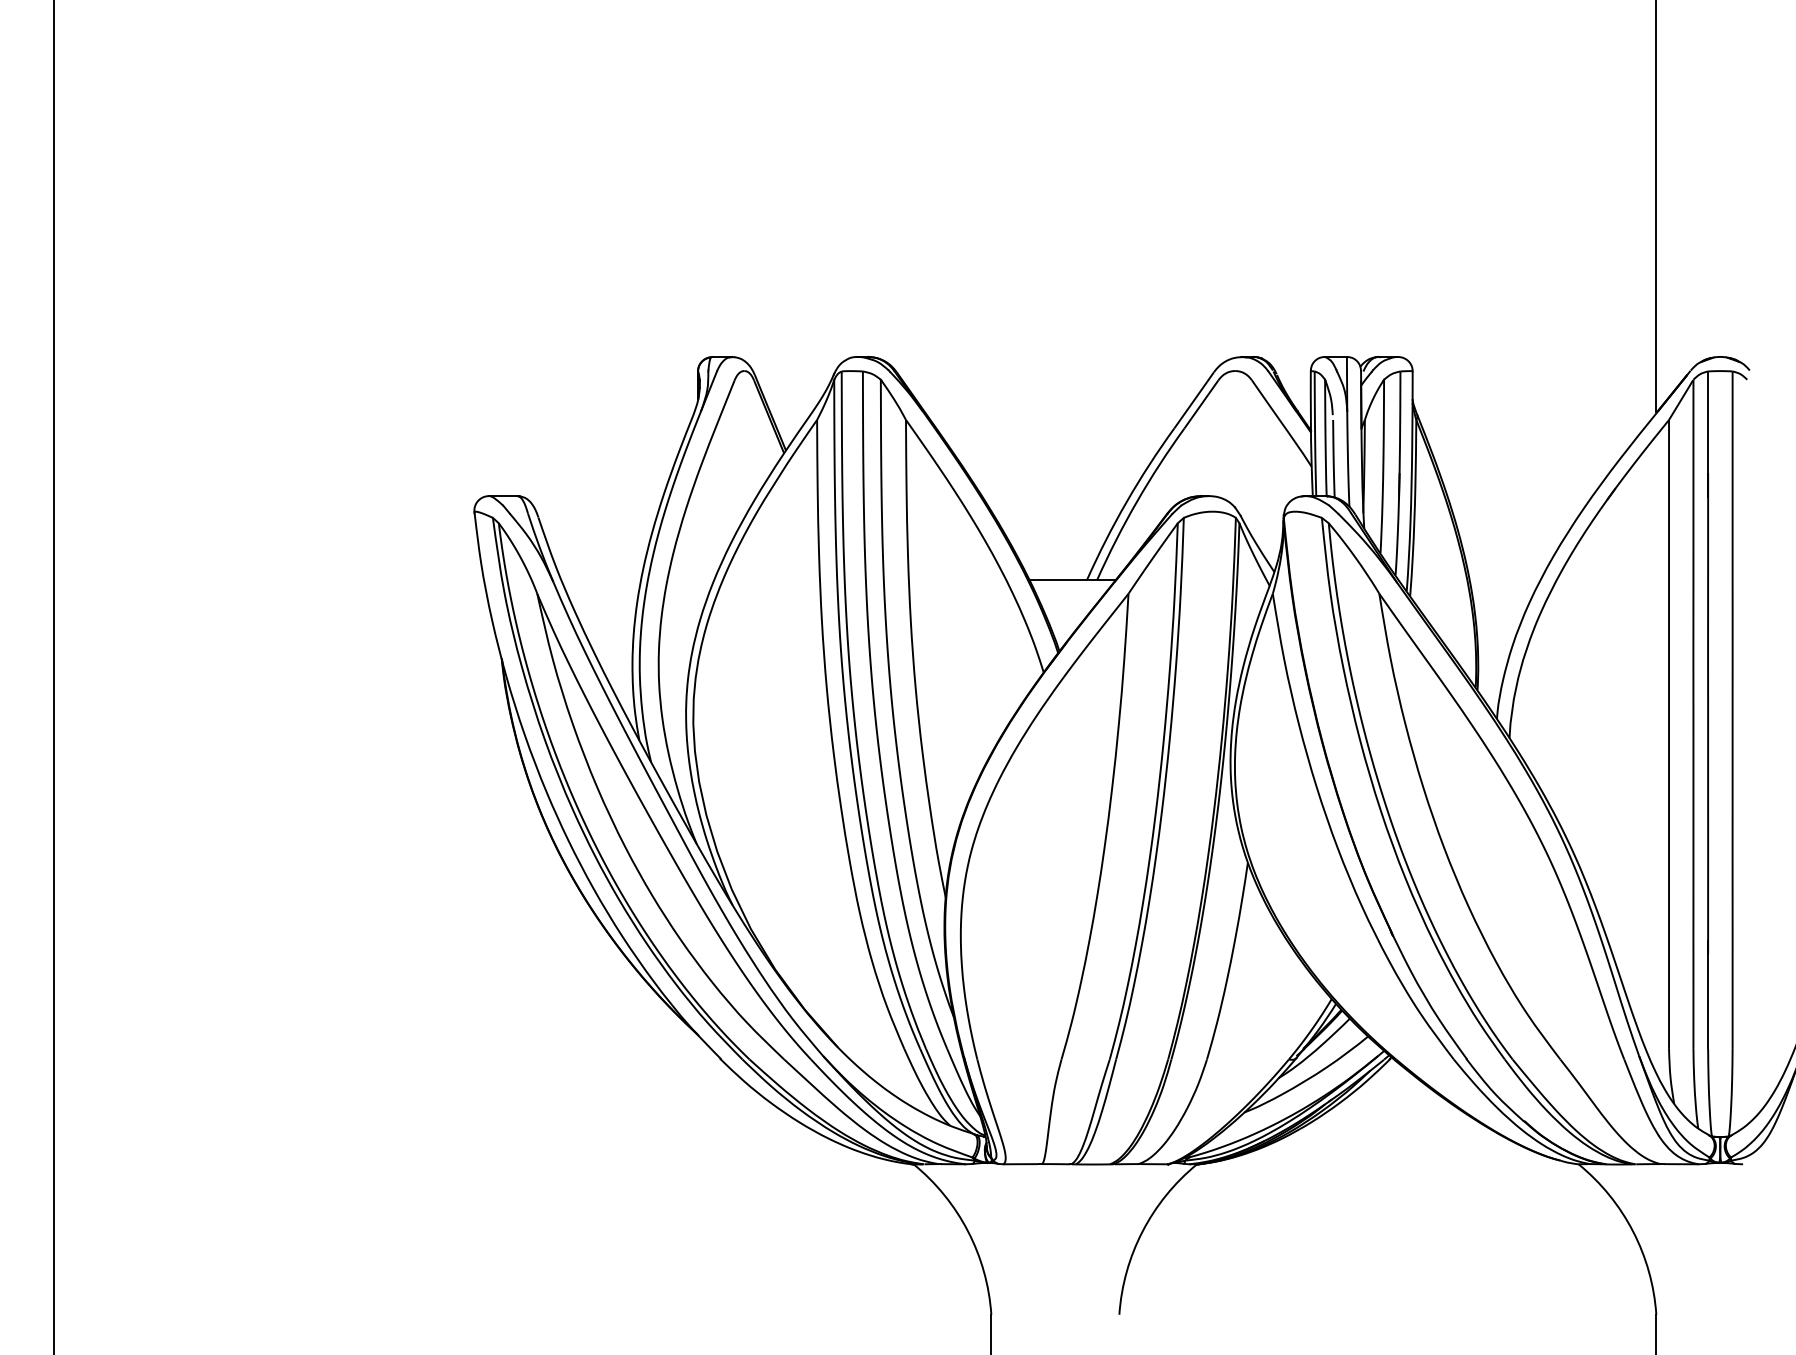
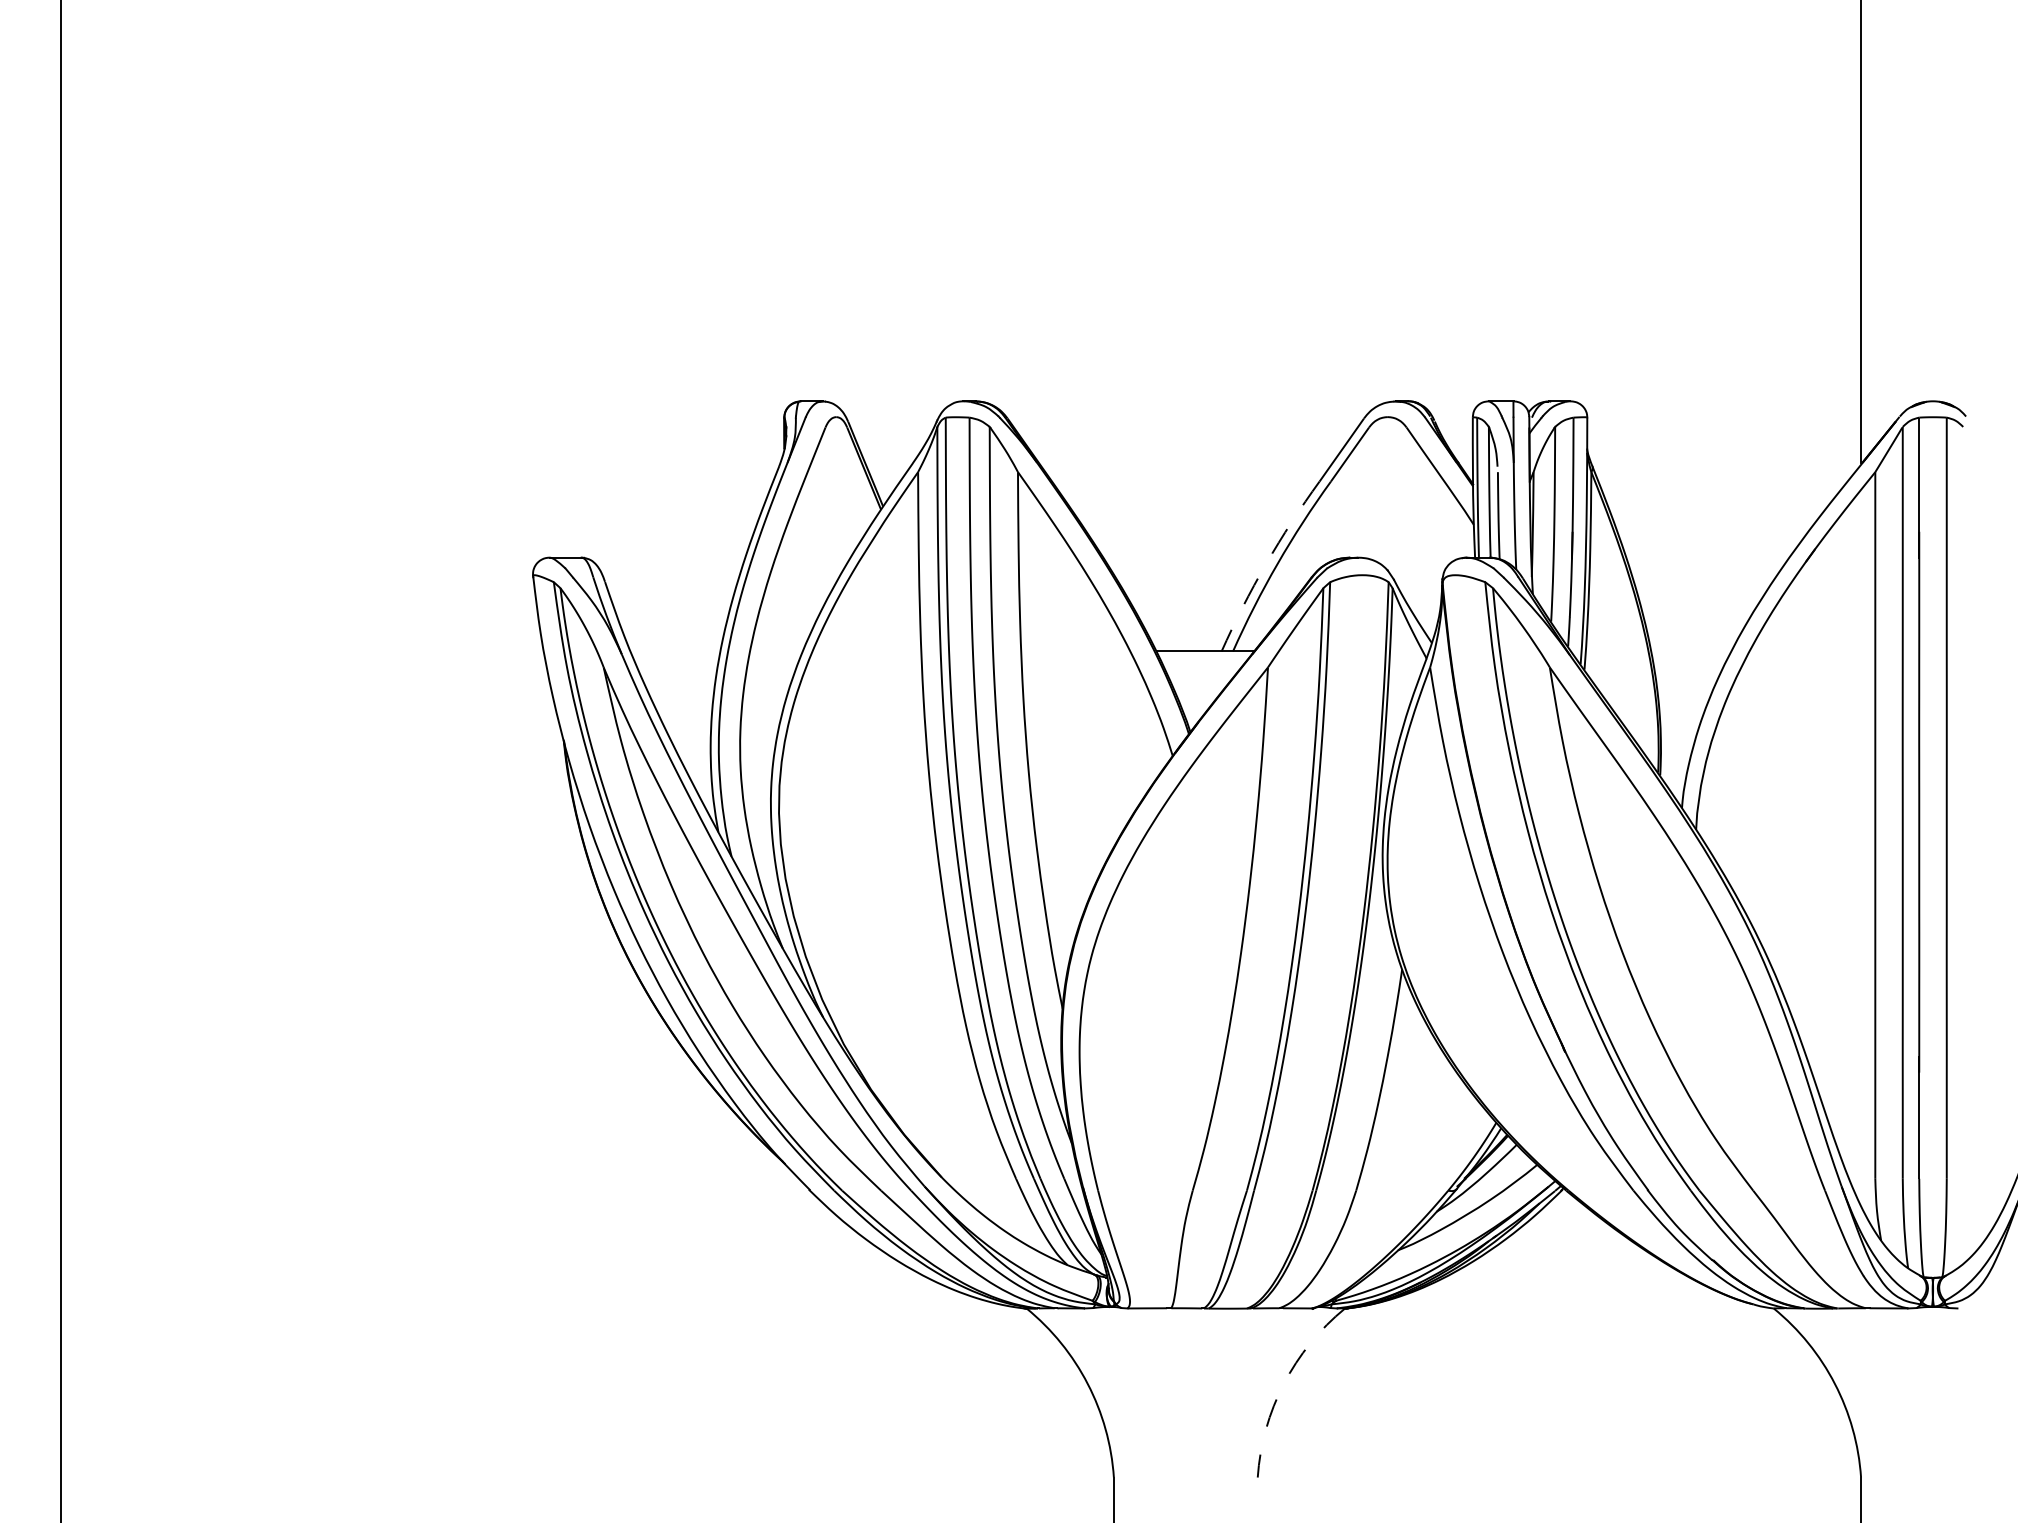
arc: (1127, 501) -> (1266, 563), solid -> dashed
arc: (1142, 1231) -> (1283, 1383), solid -> dashed

